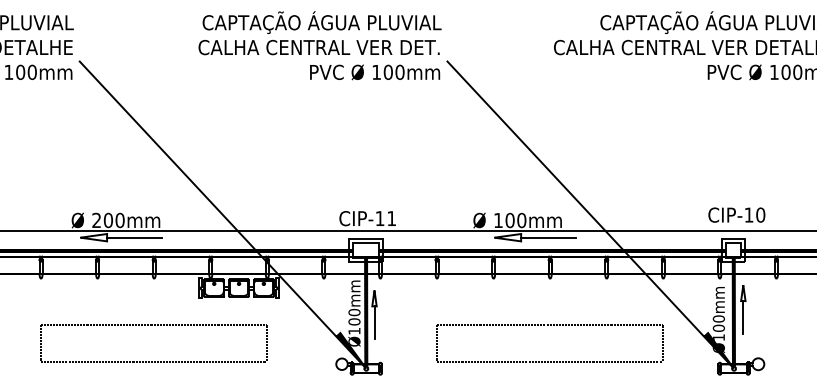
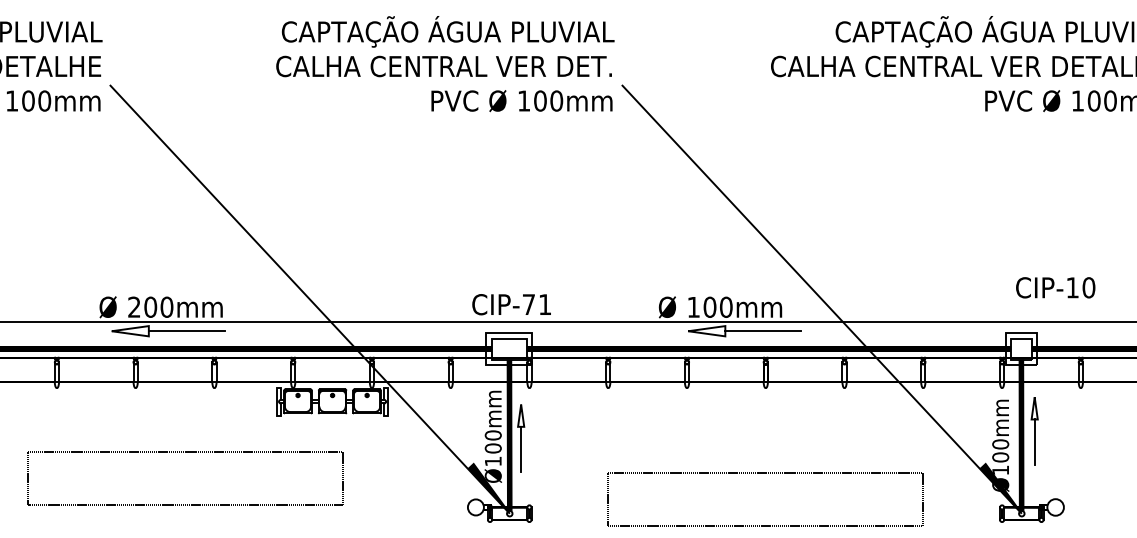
text: (736, 214) -> (1055, 287), moved
text: (379, 218) -> (528, 304), CIP-11 -> CIP-71
part: (154, 324) -> (185, 452), moved
part: (549, 324) -> (765, 473), moved

